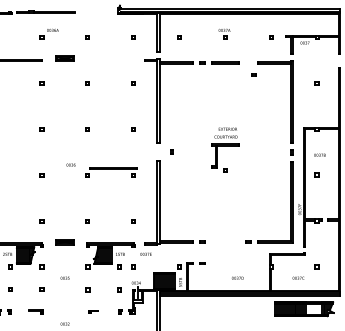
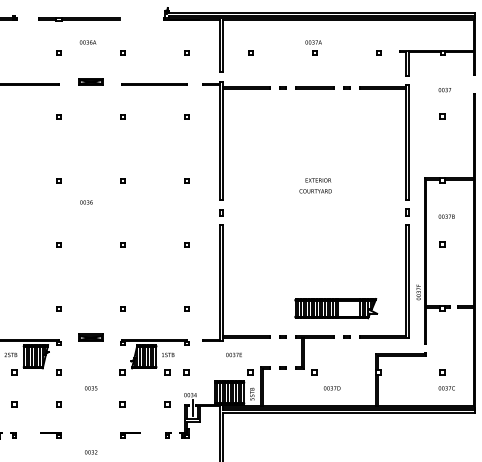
line: (46, 12) -> (79, 19), moved
text: (52, 30) -> (87, 42), moved
text: (304, 43) -> (444, 90), moved
part: (253, 74) -> (346, 87), moved
part: (172, 151) -> (221, 212), moved
part: (218, 157) -> (304, 355), moved
text: (71, 165) -> (86, 202), moved
line: (113, 168) -> (154, 84), moved
text: (145, 254) -> (233, 354), moved
text: (298, 278) -> (446, 388), moved
part: (304, 309) -> (336, 308), moved
part: (93, 312) -> (130, 435), size x1.67

